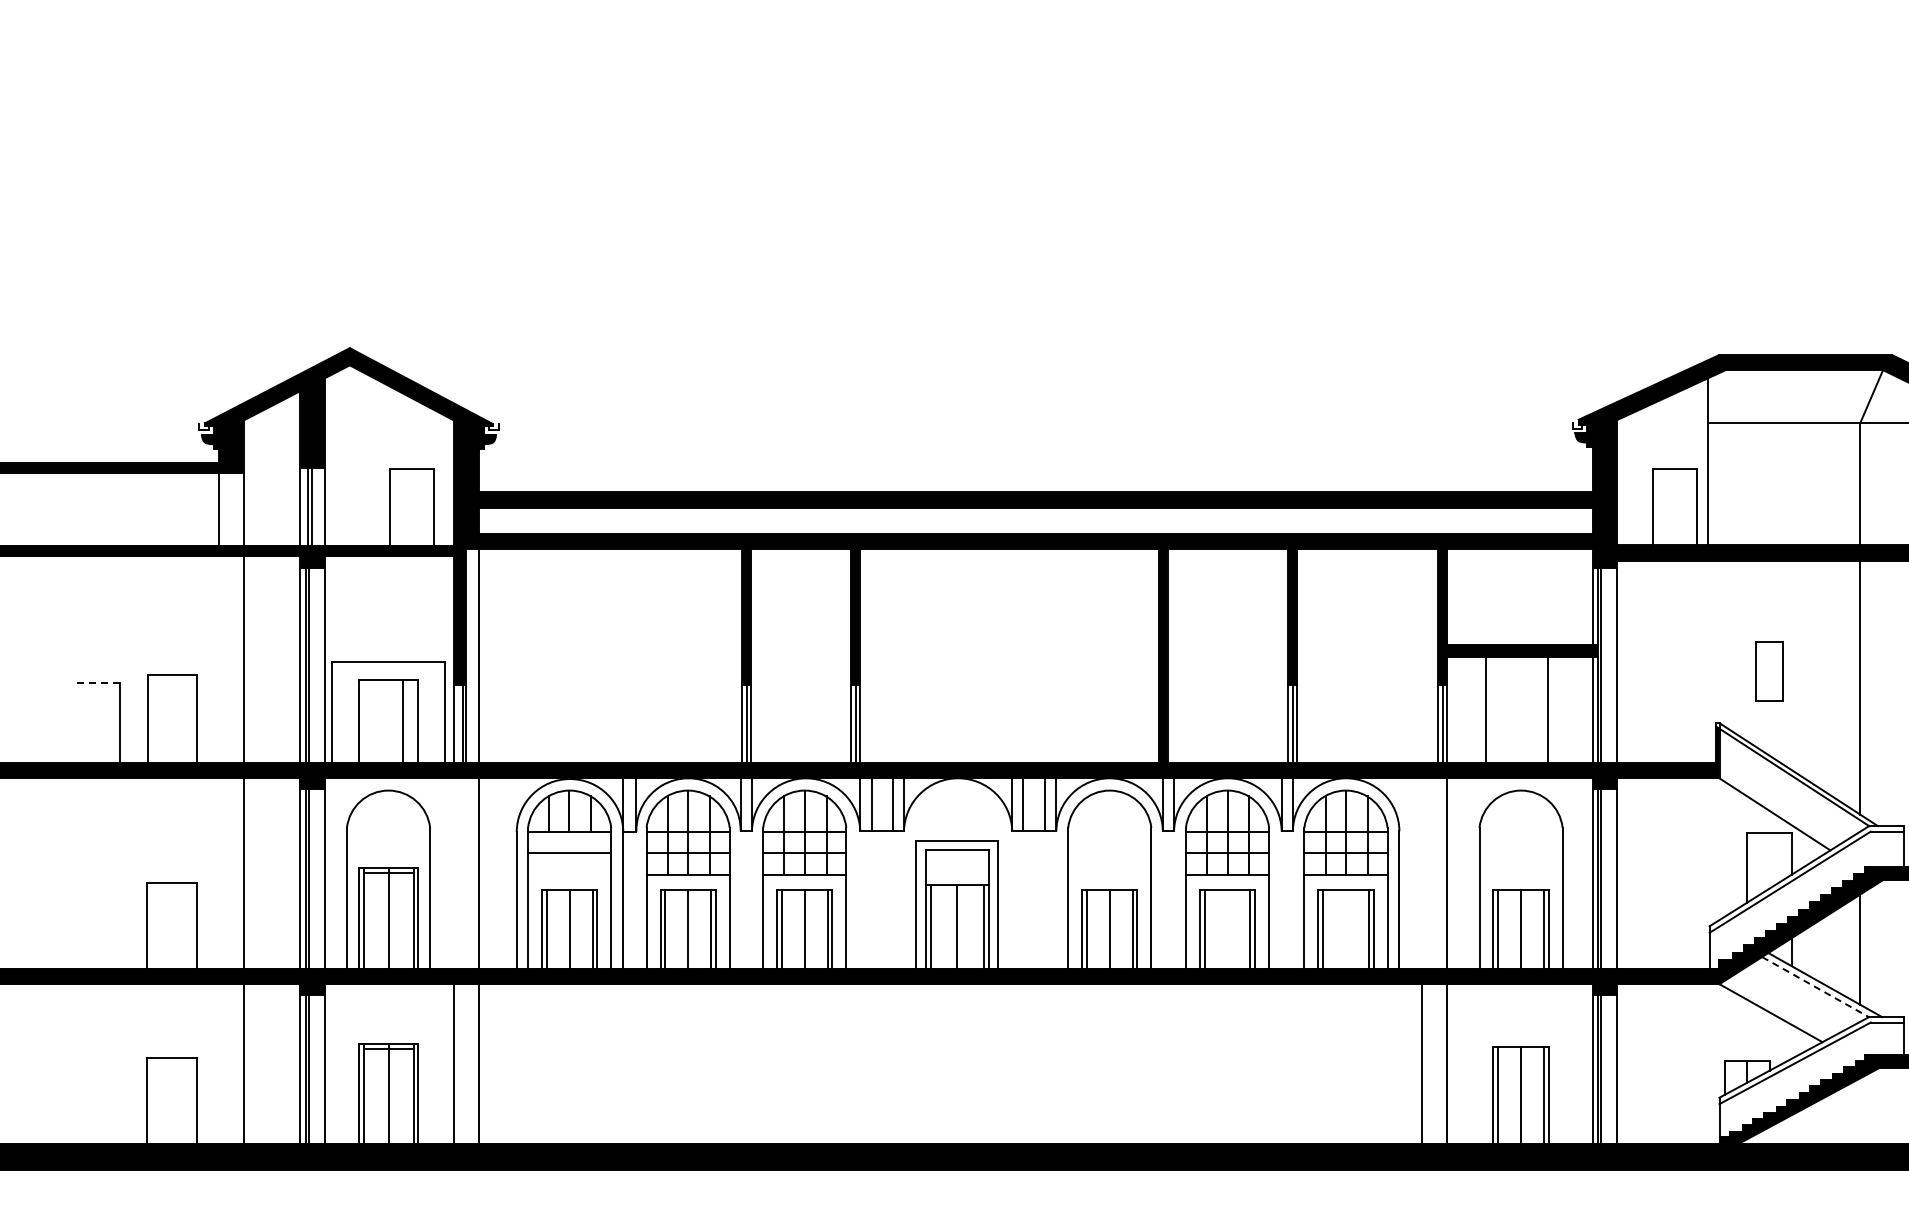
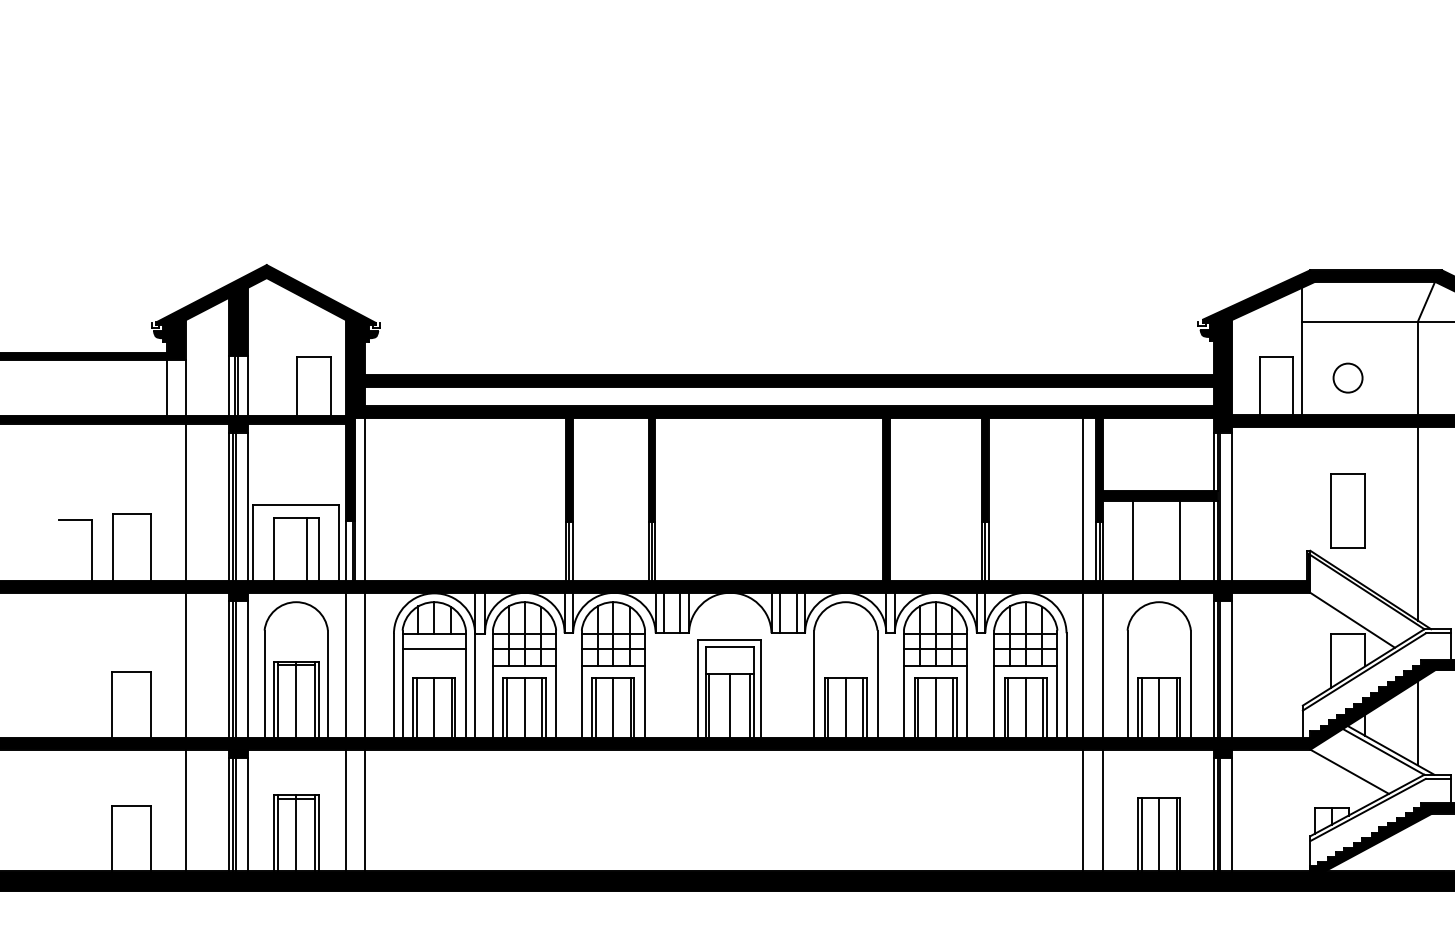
circle: (1768, 496) -> (1347, 378), added
line: (1421, 655) -> (1083, 499), added
part: (1769, 671) -> (1348, 511), size x1.67
line: (98, 682) -> (75, 519), dashed -> solid
line: (453, 873) -> (345, 665), added
line: (1421, 873) -> (1083, 665), added
line: (1227, 928) -> (935, 707), added
line: (1345, 928) -> (1025, 707), added
line: (1816, 987) -> (1384, 752), dashed -> solid

